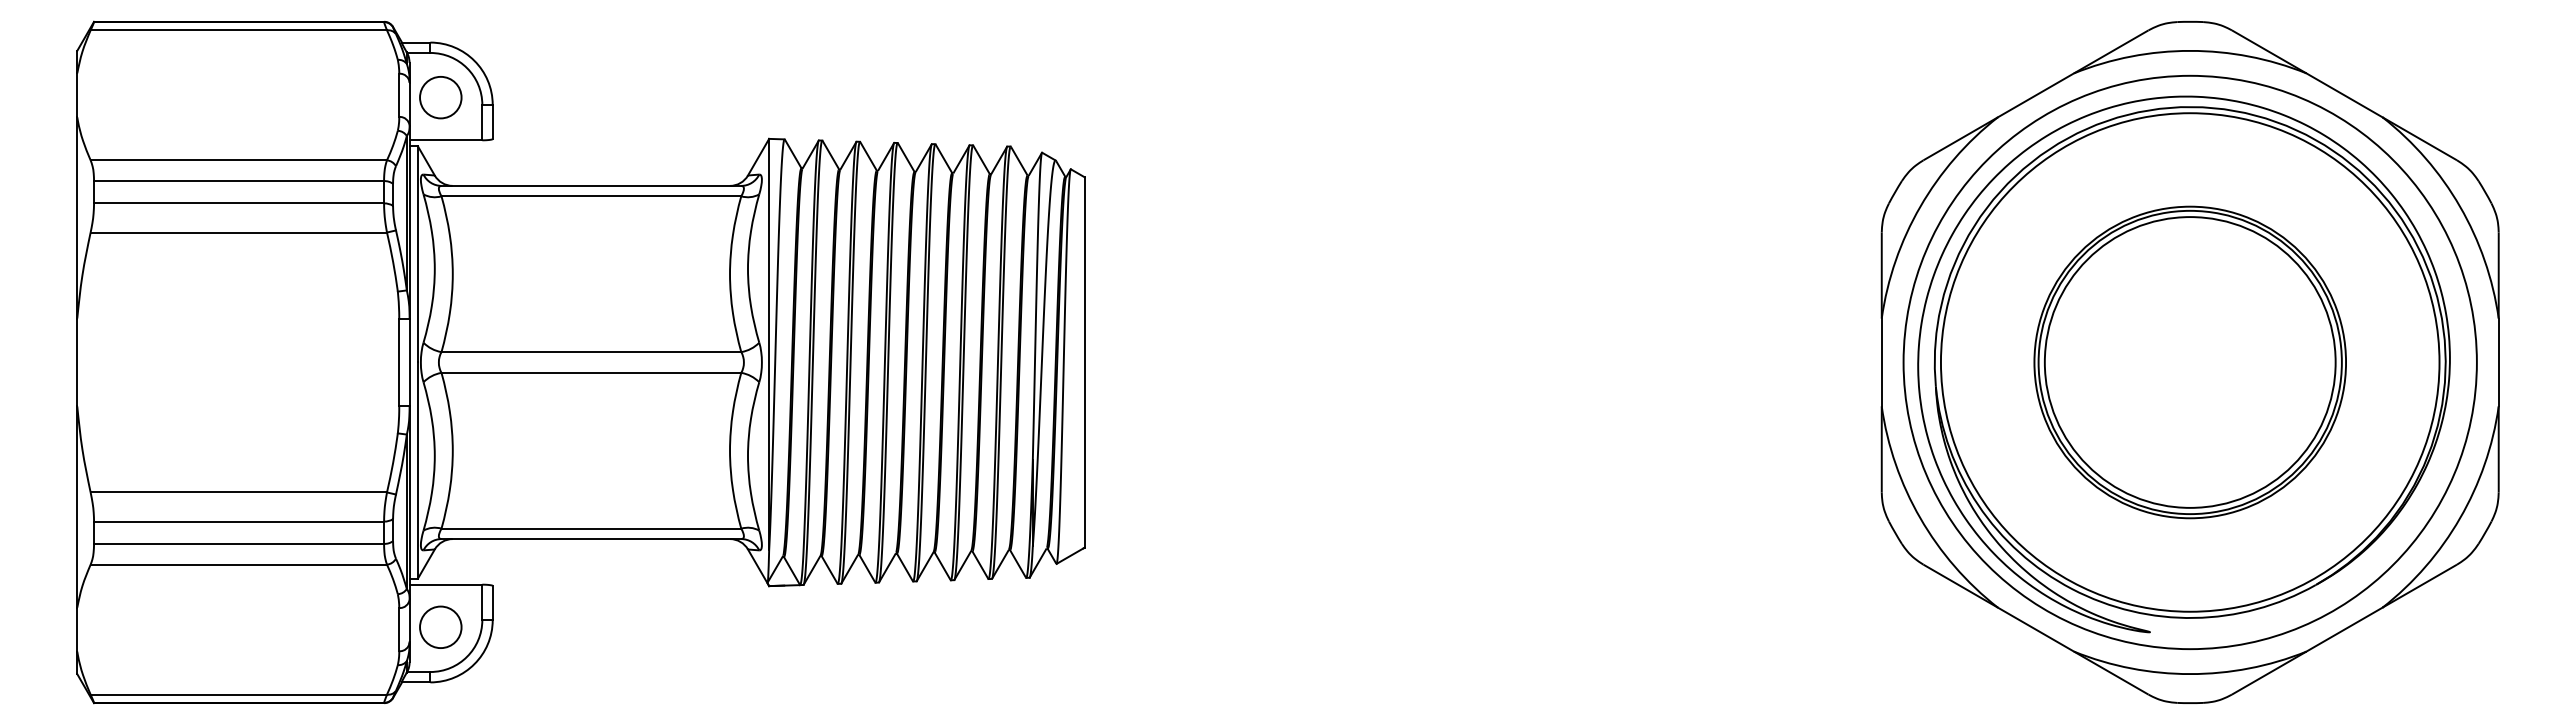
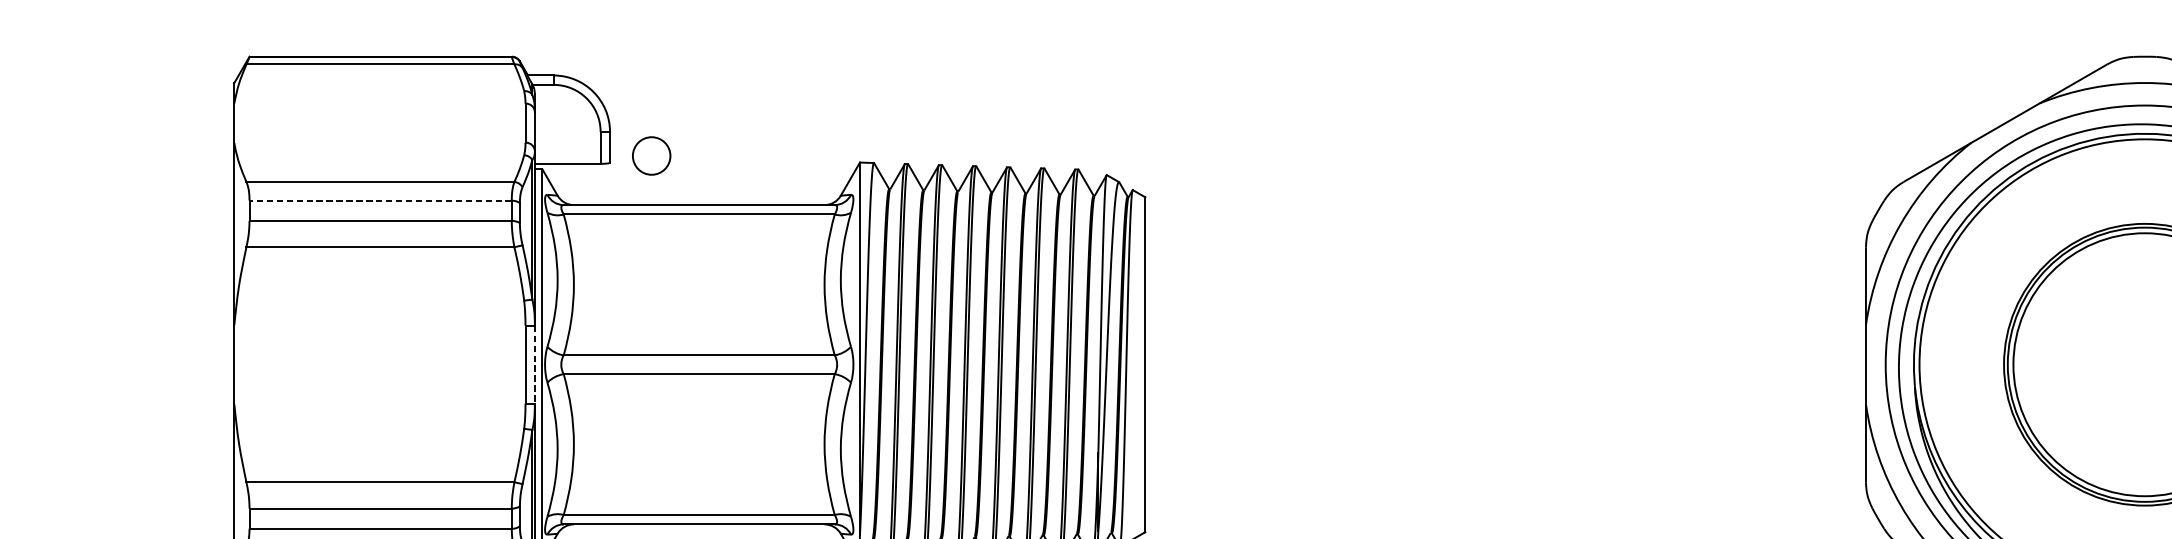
circle: (440, 97) -> (651, 155), moved
line: (238, 181) -> (380, 201), solid -> dashed
line: (409, 362) -> (534, 364), solid -> dashed

